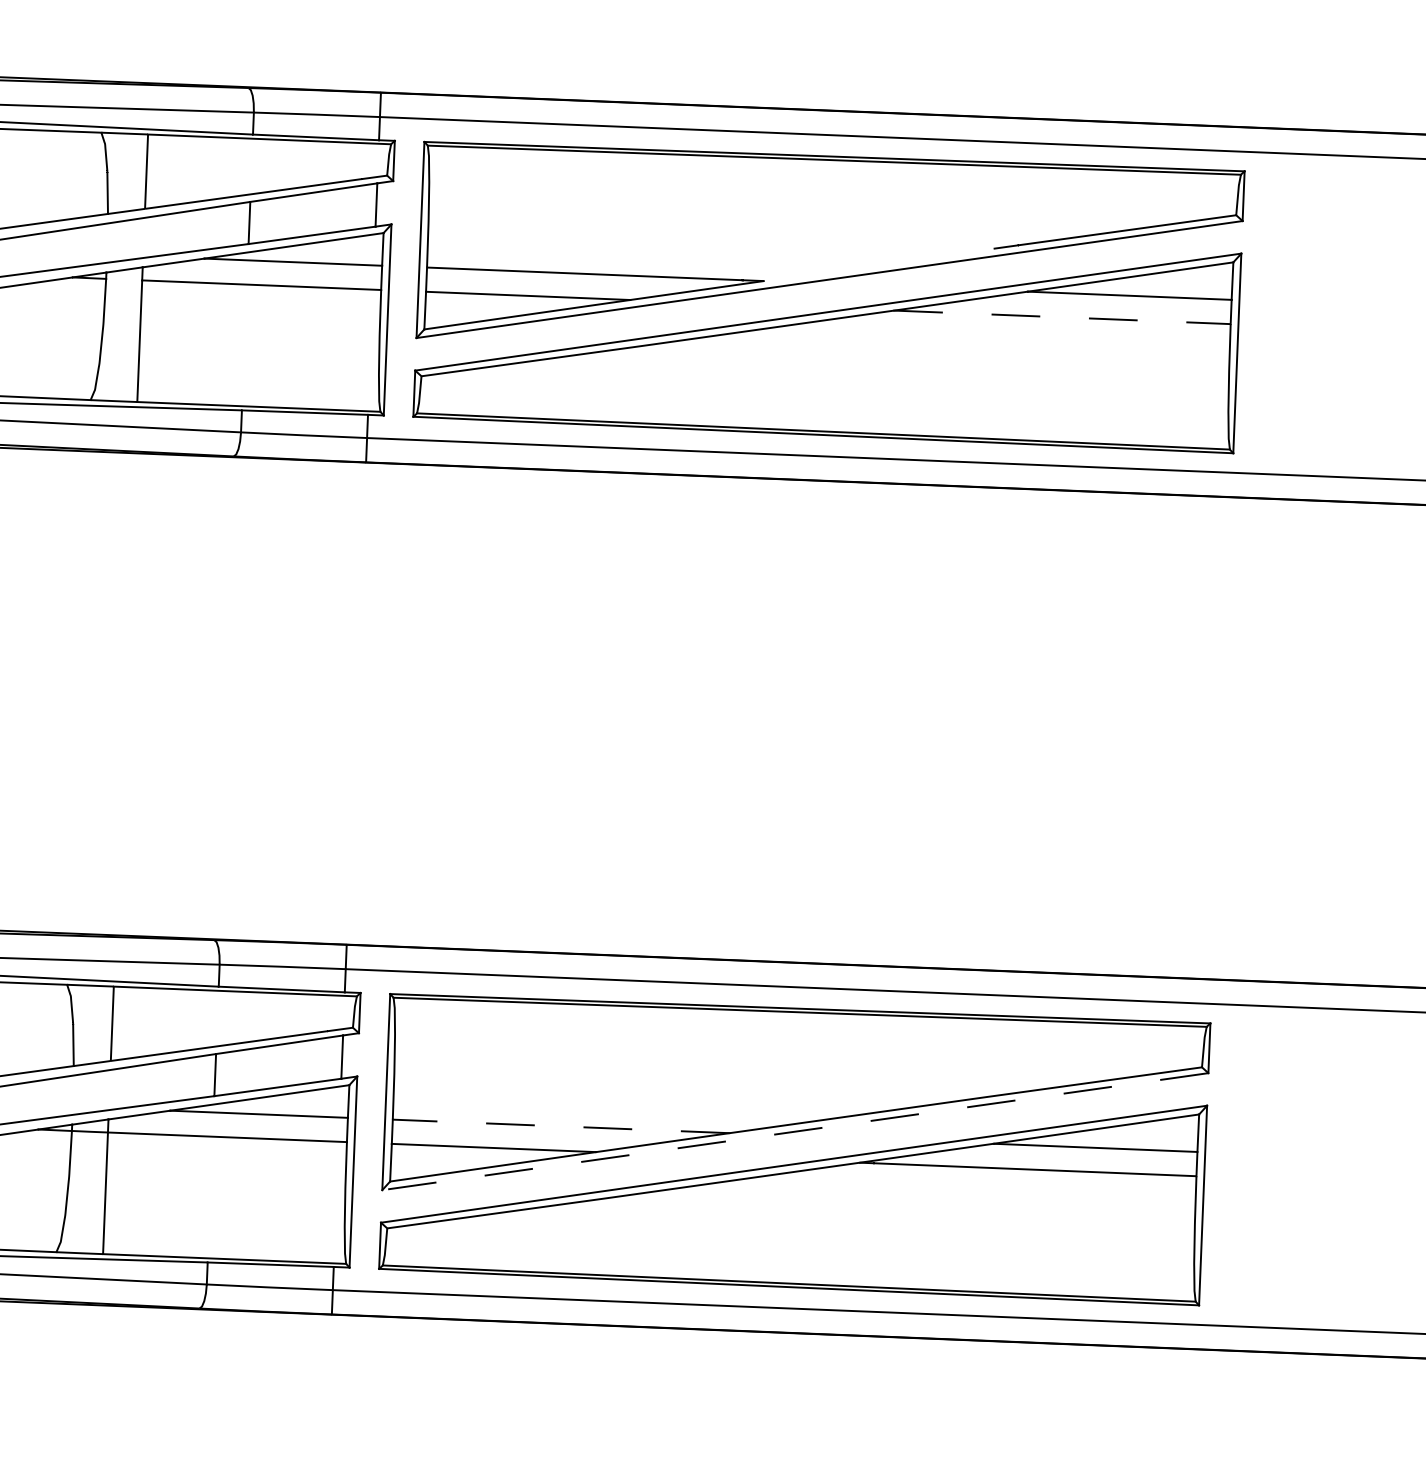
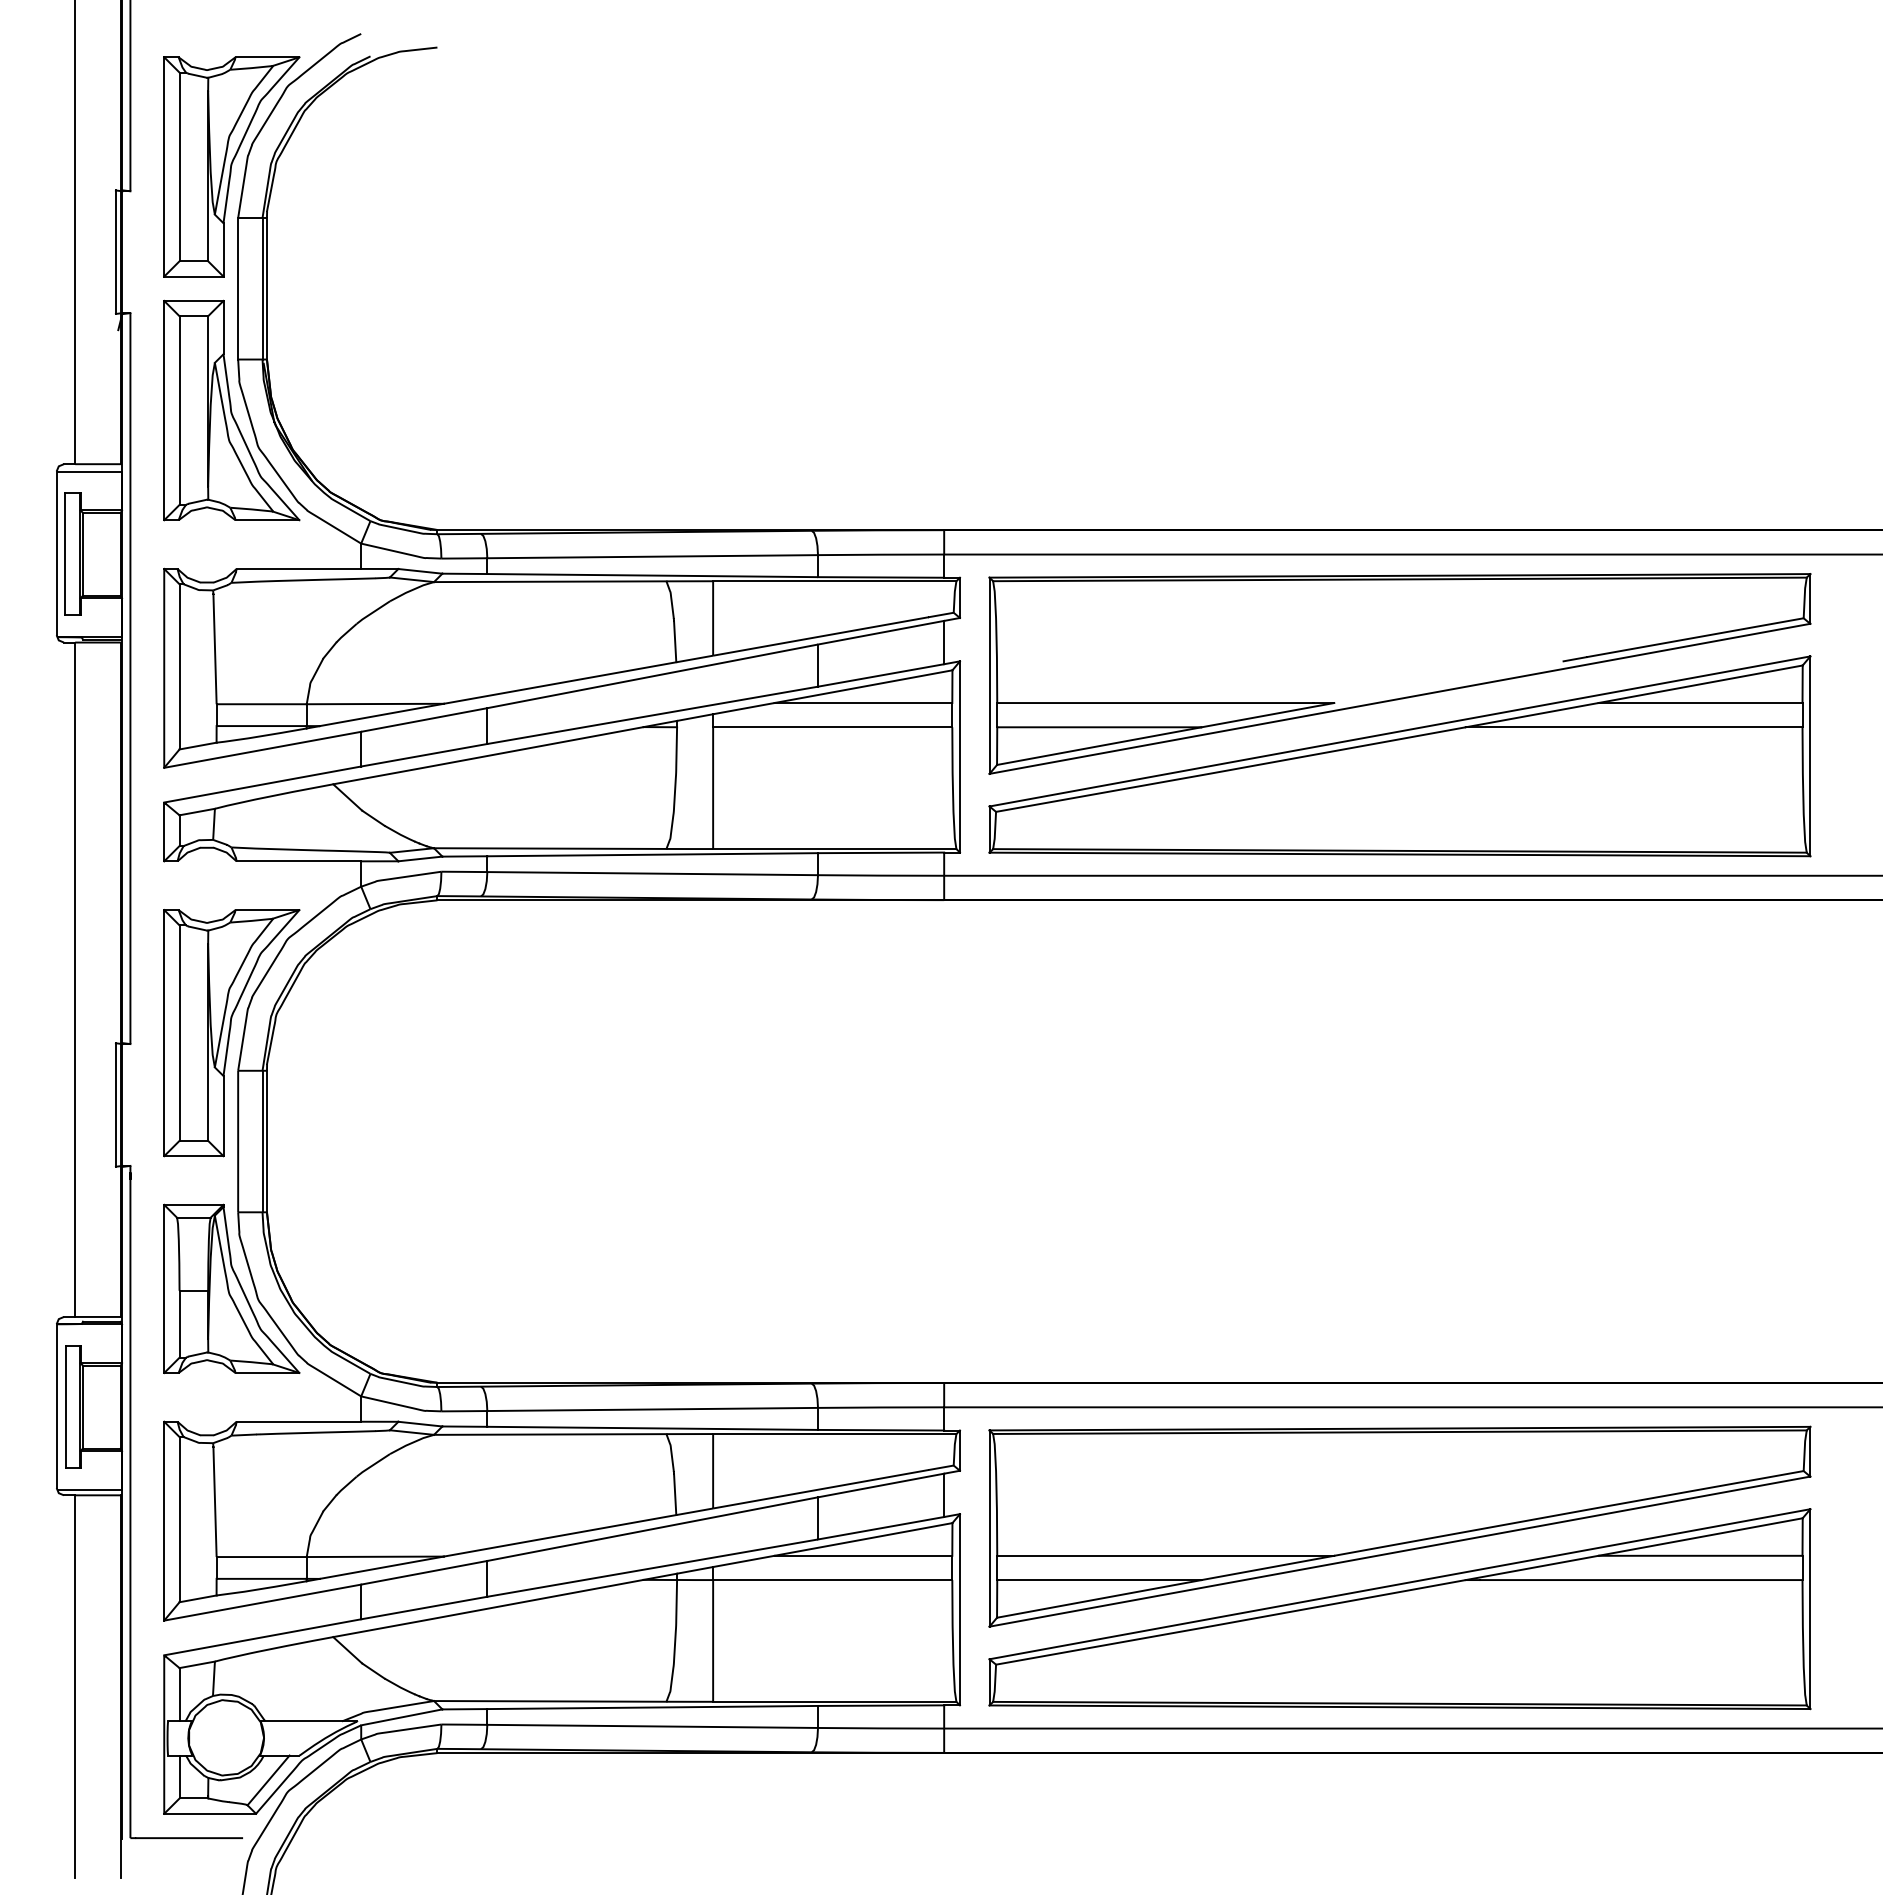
line: (1062, 317) -> (1634, 727), dashed -> solid
line: (560, 1126) -> (1165, 1555), dashed -> solid
line: (794, 1131) -> (1399, 1551), dashed -> solid

